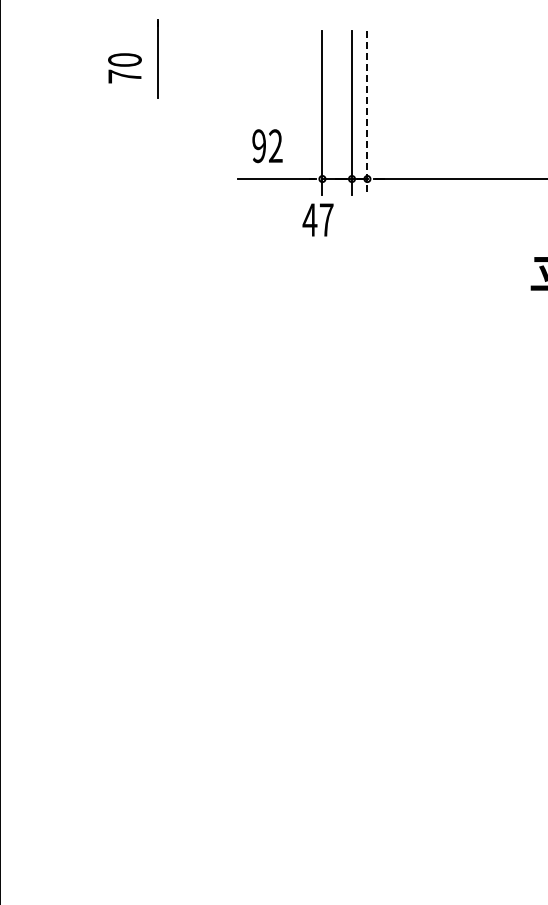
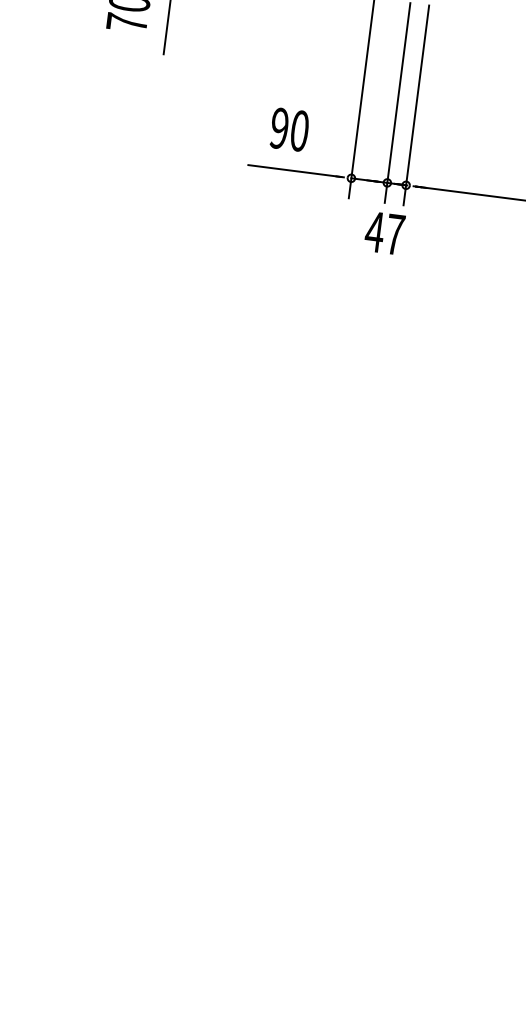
line: (367, 113) -> (416, 105), dashed -> solid
text: (275, 146) -> (299, 131), 92 -> 90
text: (317, 219) -> (384, 232), moved

